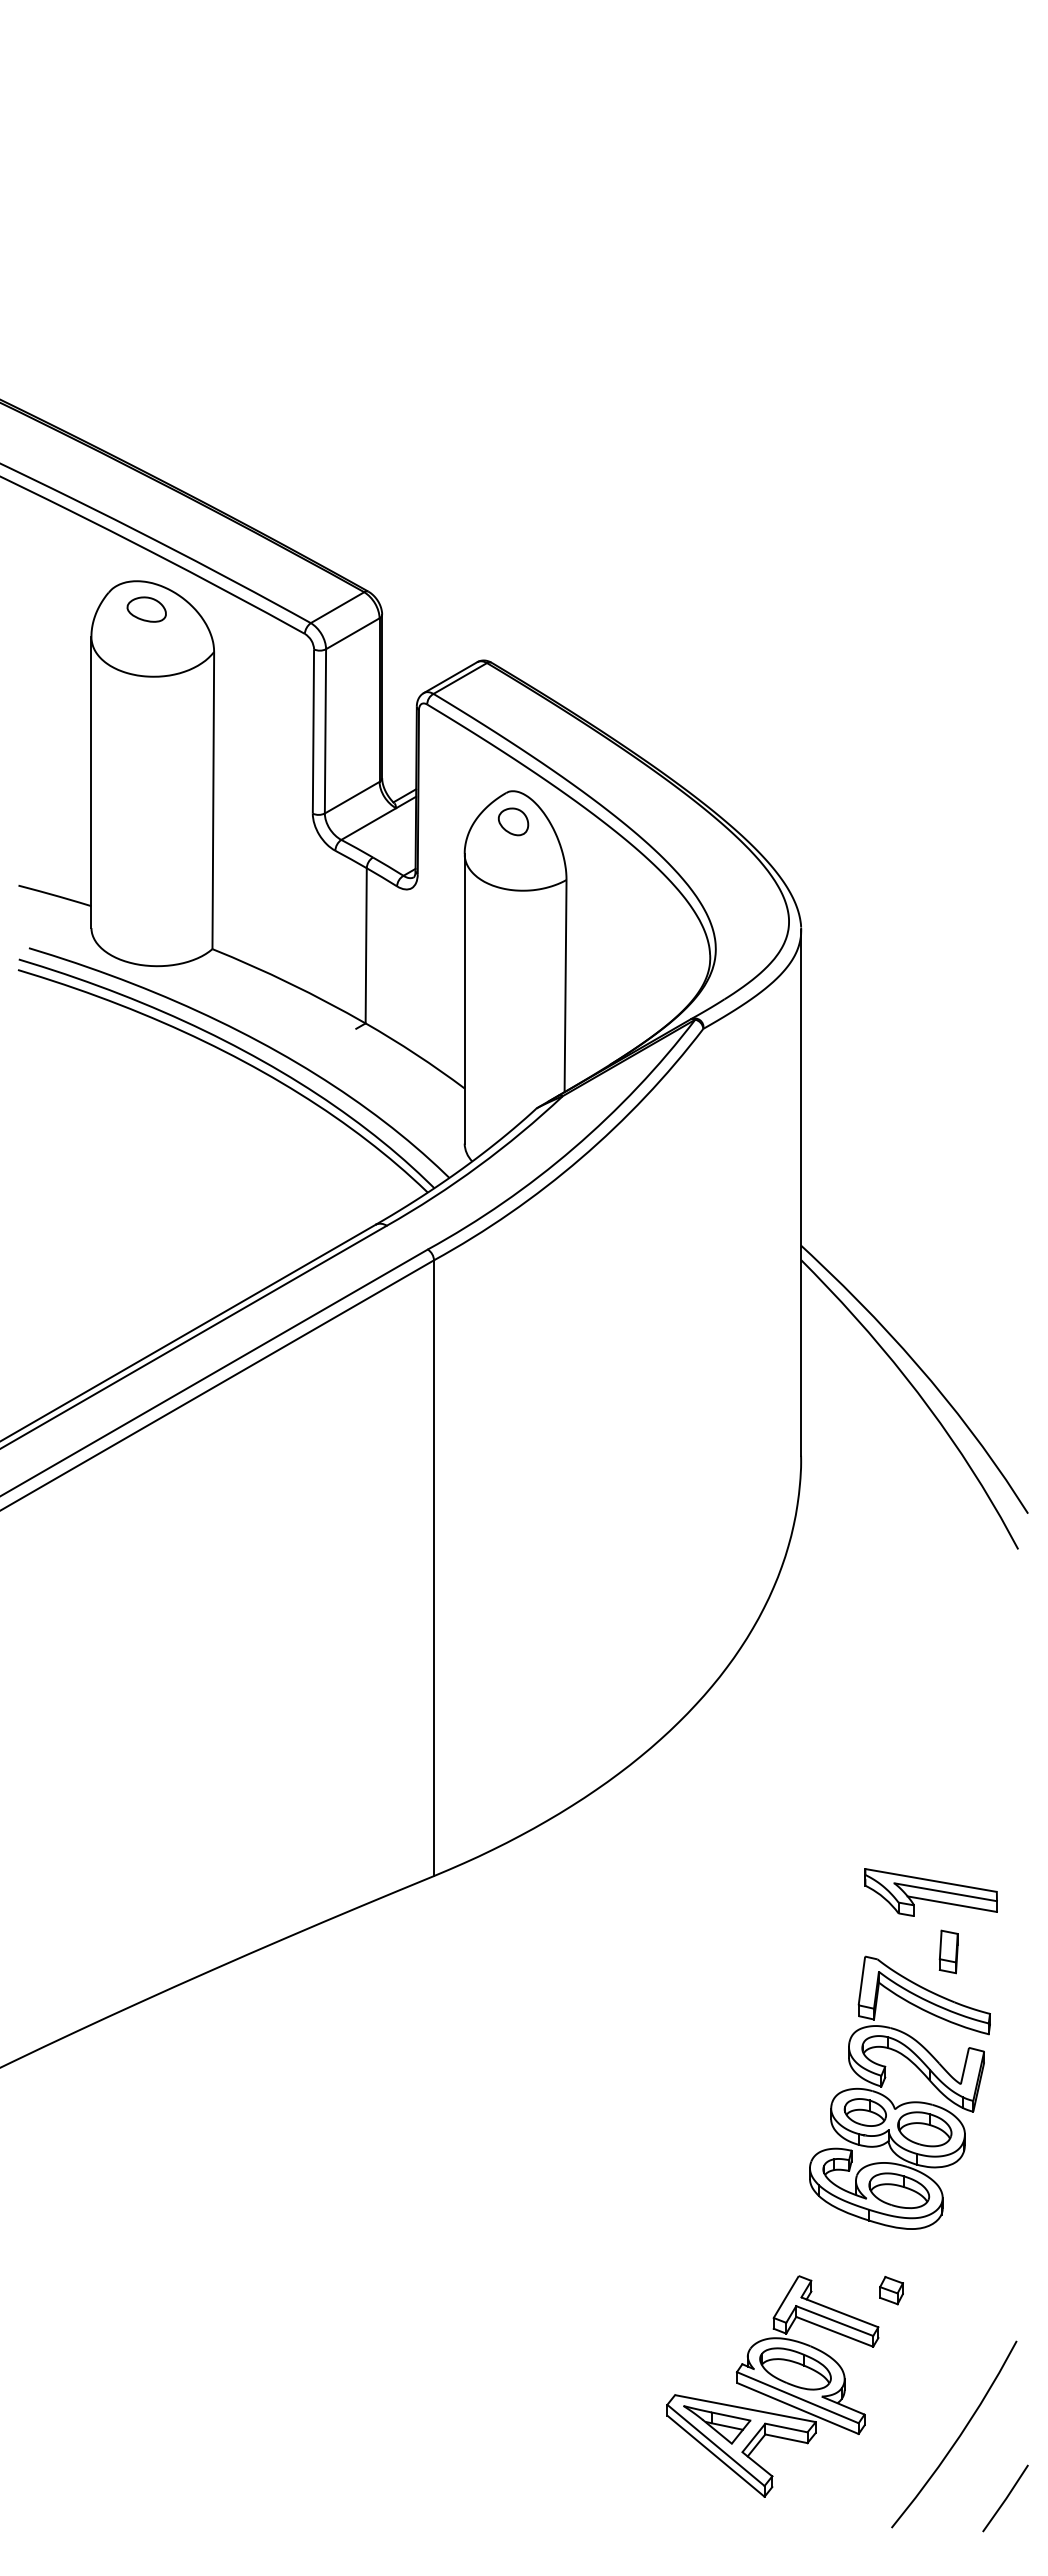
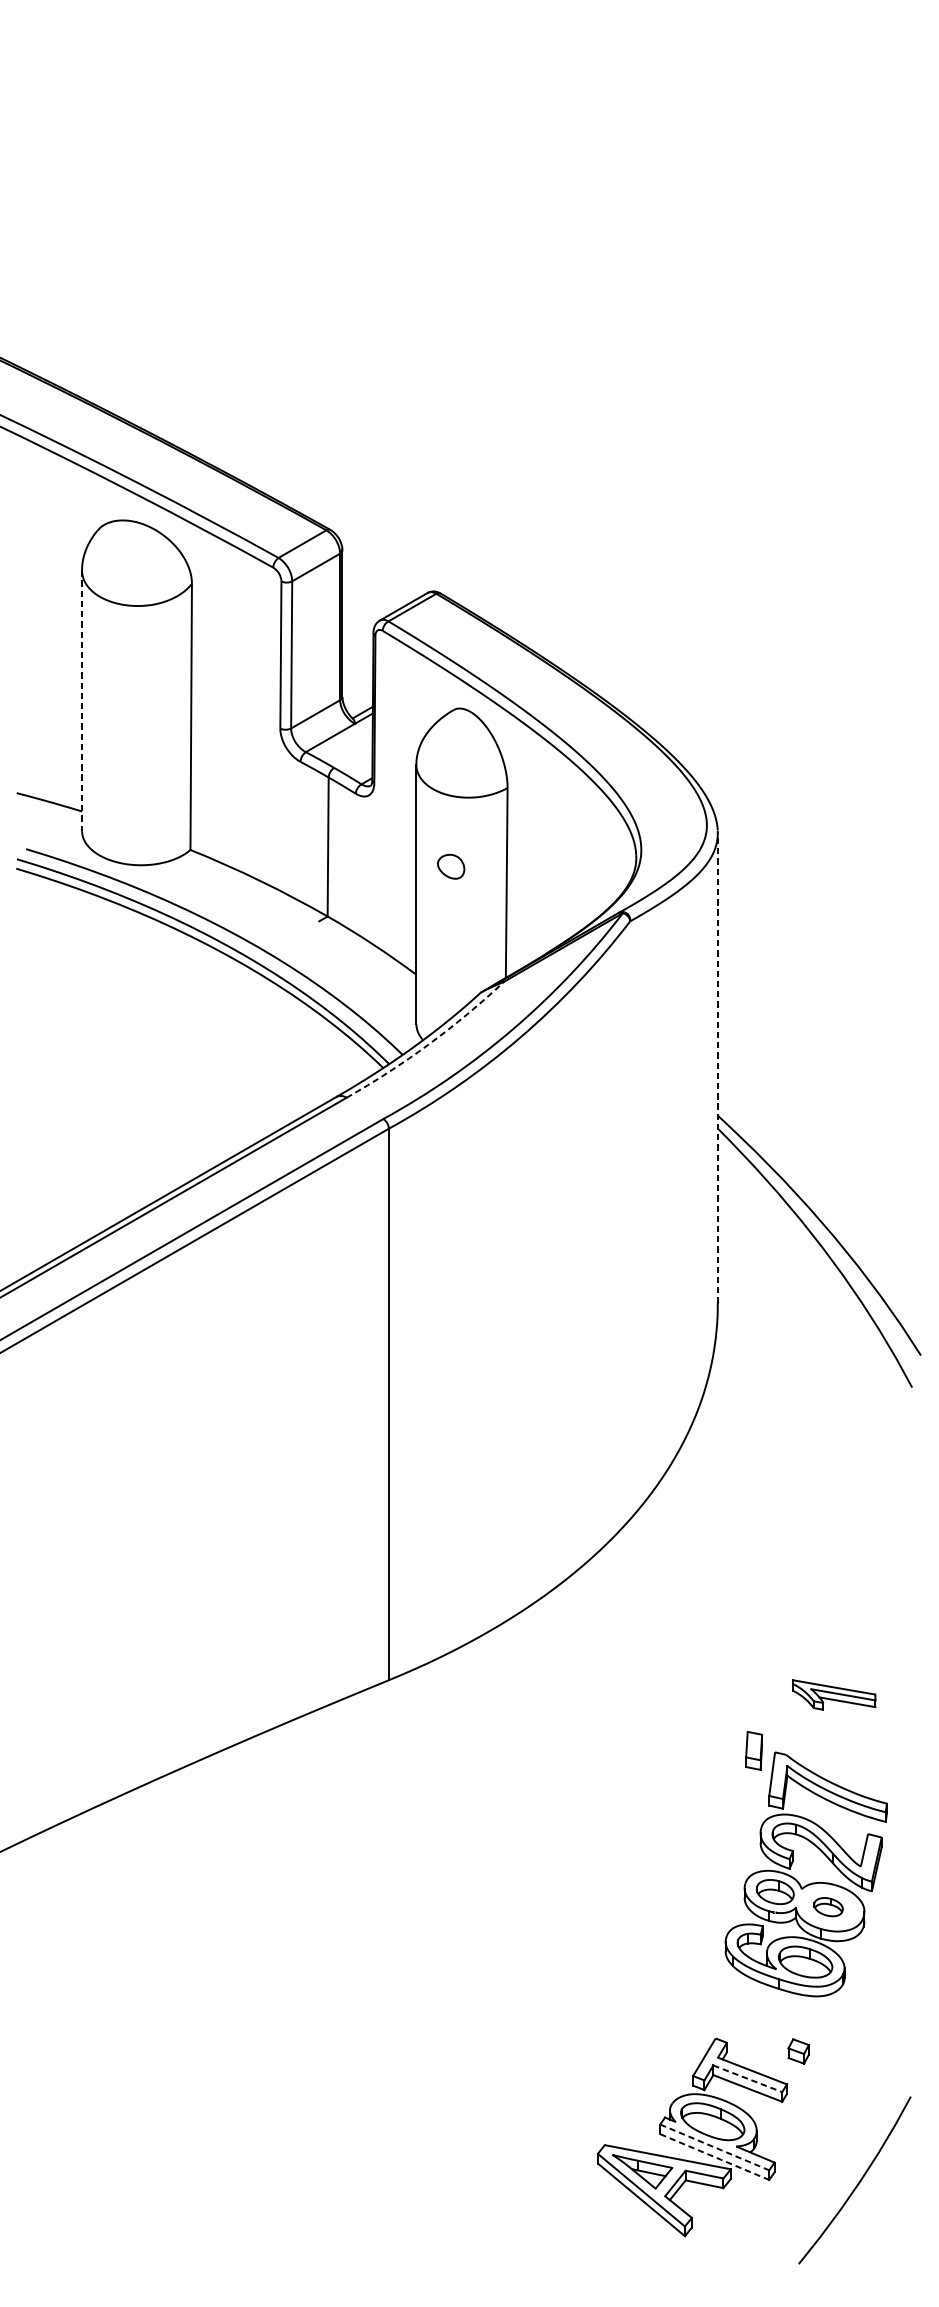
part: (146, 609) -> (131, 545), removed
line: (91, 782) -> (82, 700), solid -> dashed
part: (513, 821) -> (451, 866), moved
arc: (478, 1166) -> (428, 1044), solid -> dashed
line: (801, 1193) -> (718, 1068), solid -> dashed
part: (930, 1892) -> (833, 1694), size x0.7
part: (948, 1951) -> (753, 1750), moved
part: (924, 2129) -> (828, 1907), size x0.6
line: (835, 2321) -> (748, 2079), solid -> dashed
line: (798, 2398) -> (715, 2148), solid -> dashed
line: (798, 2408) -> (715, 2157), solid -> dashed
line: (1005, 2498) -> (900, 2237), removed

